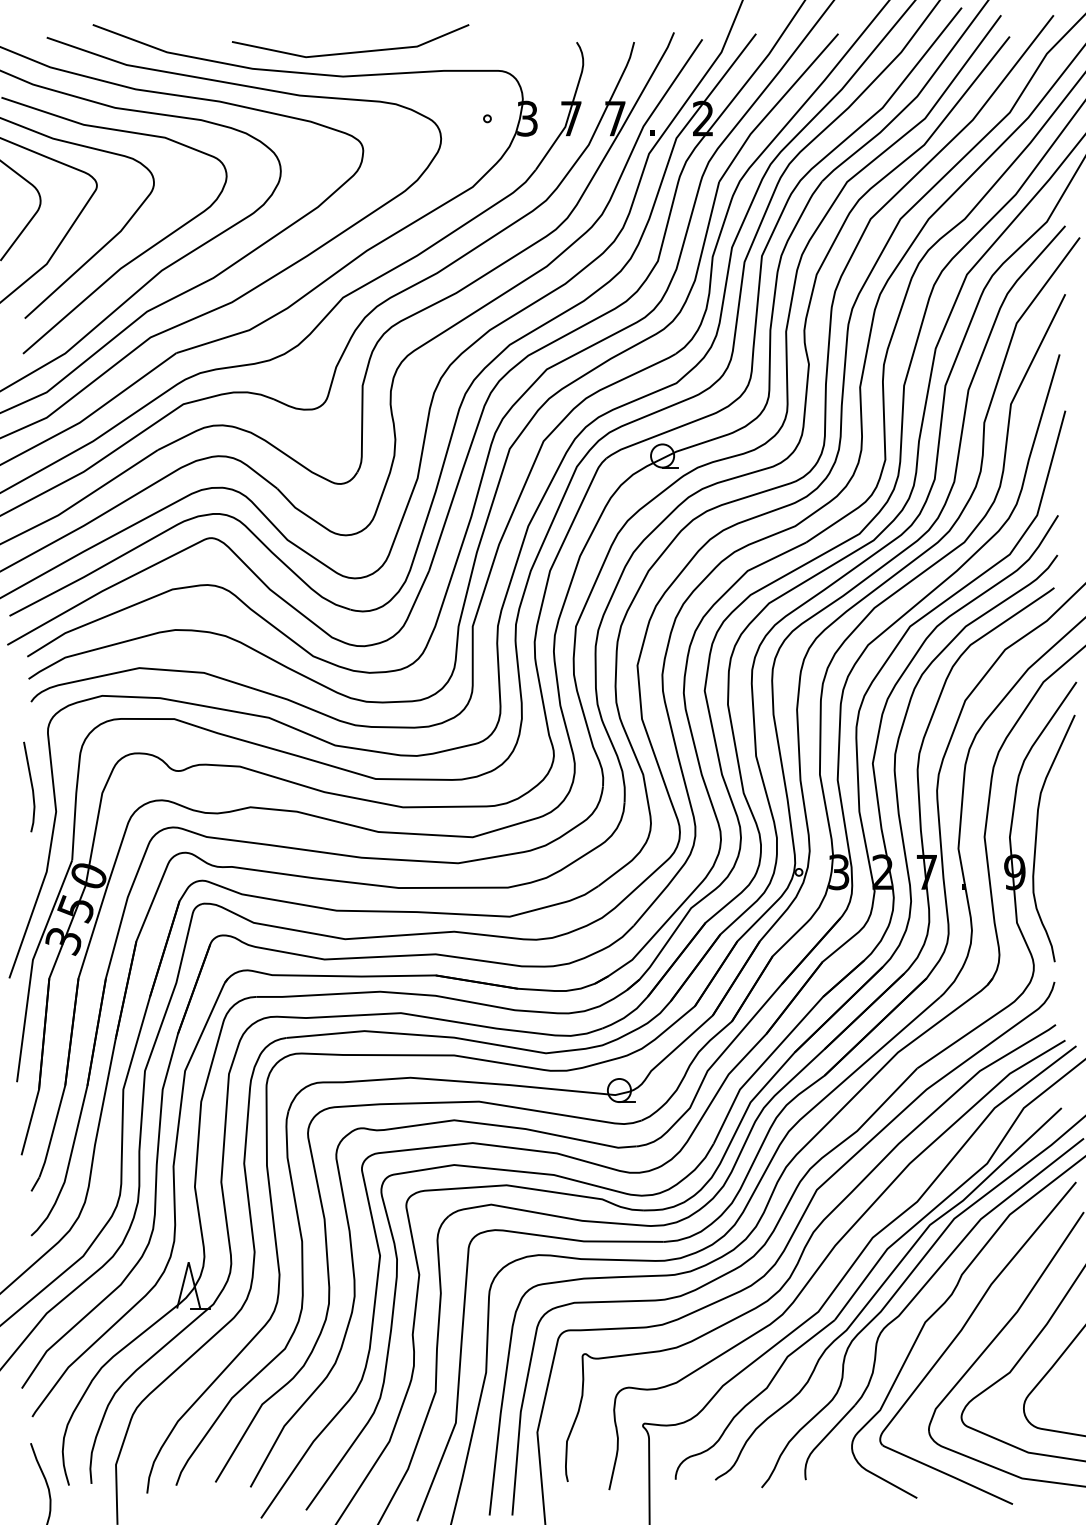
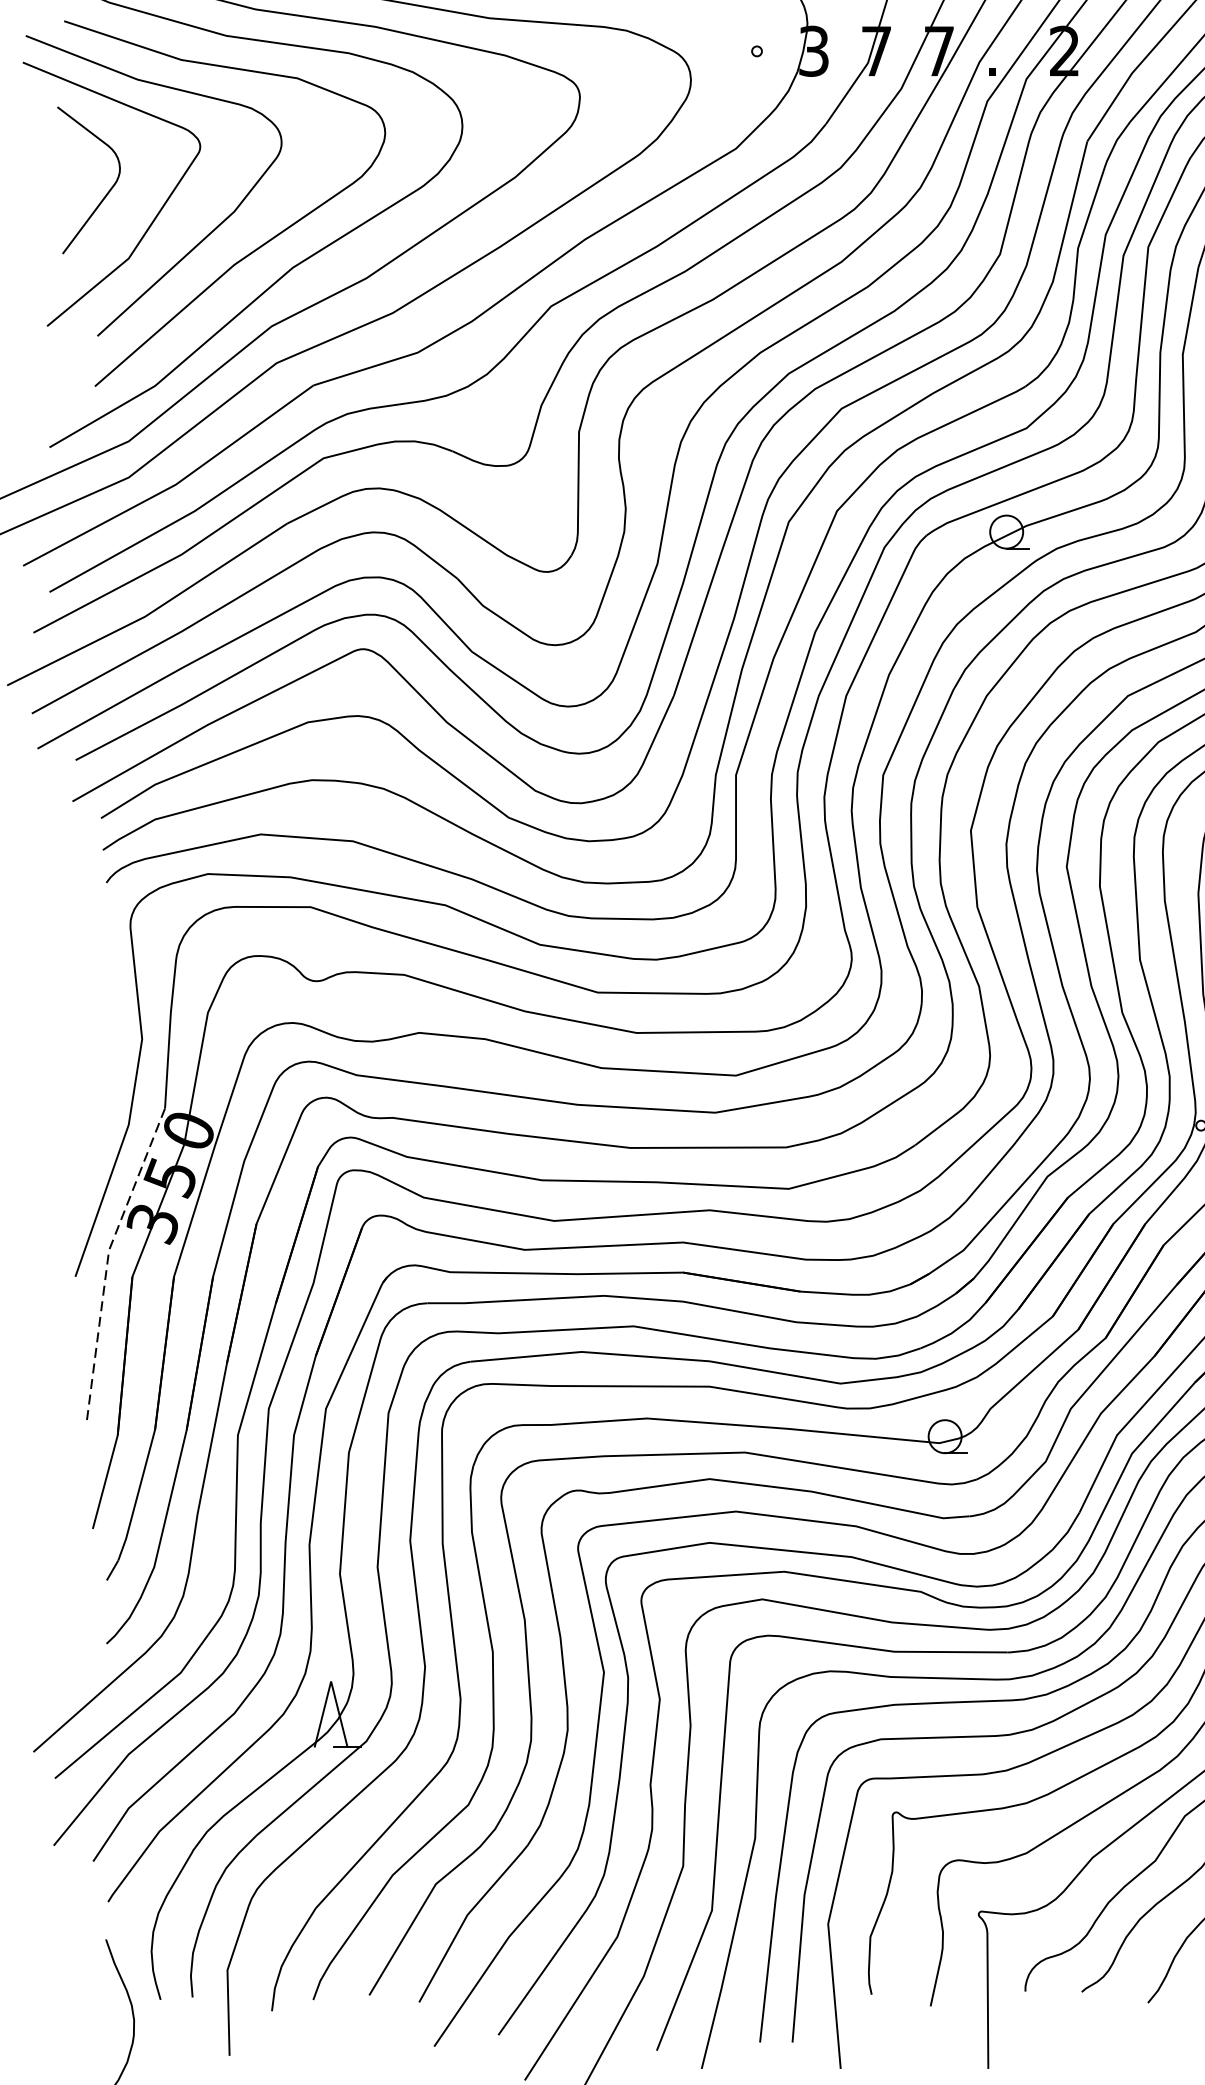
line: (31, 786) -> (106, 1003), removed
line: (31, 967) -> (106, 1261), solid -> dashed

